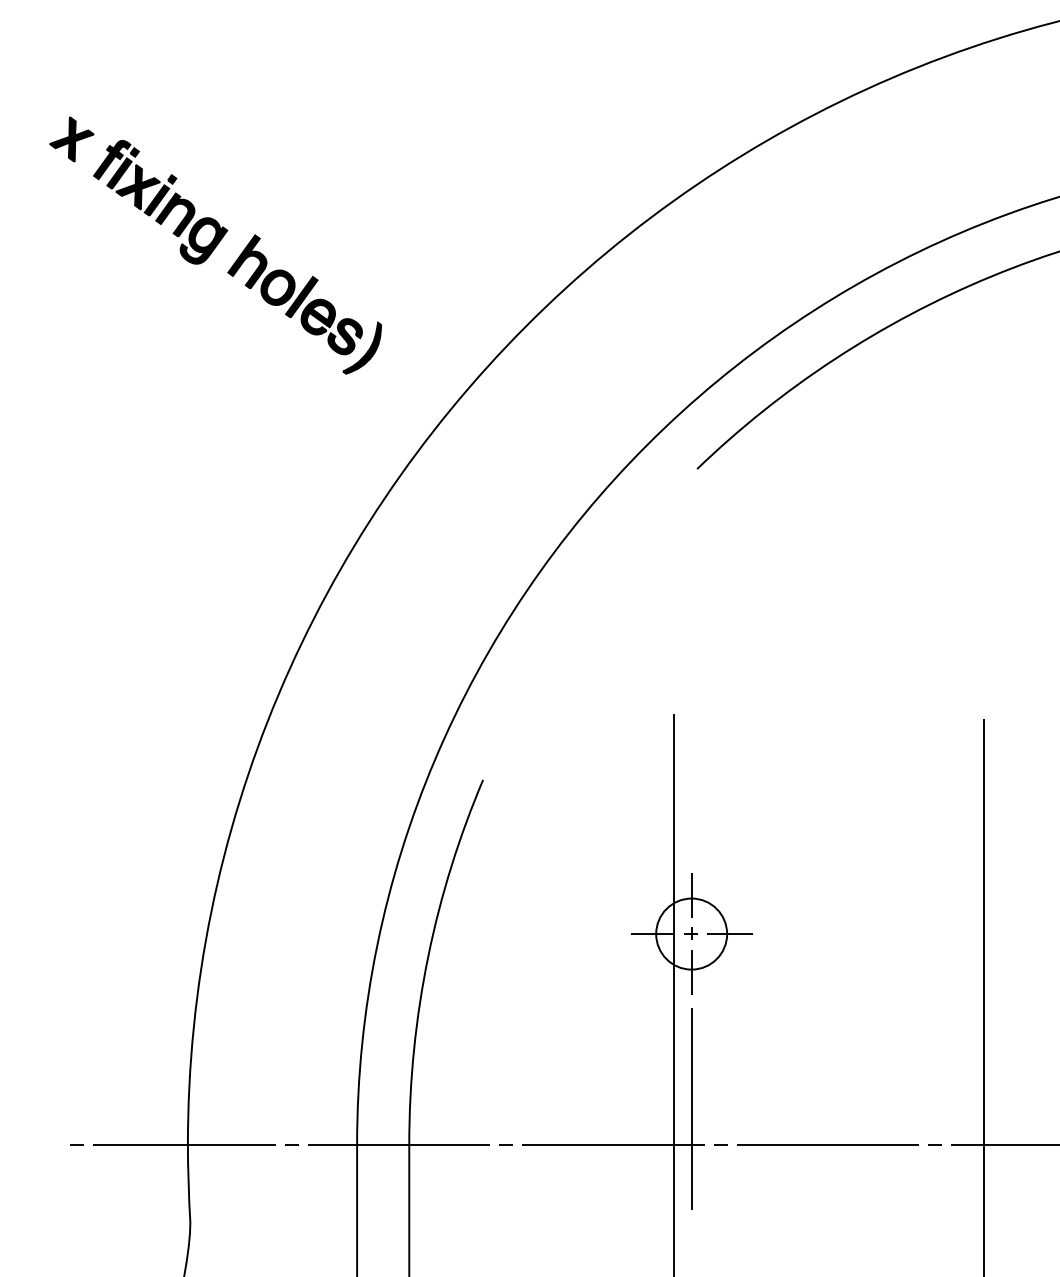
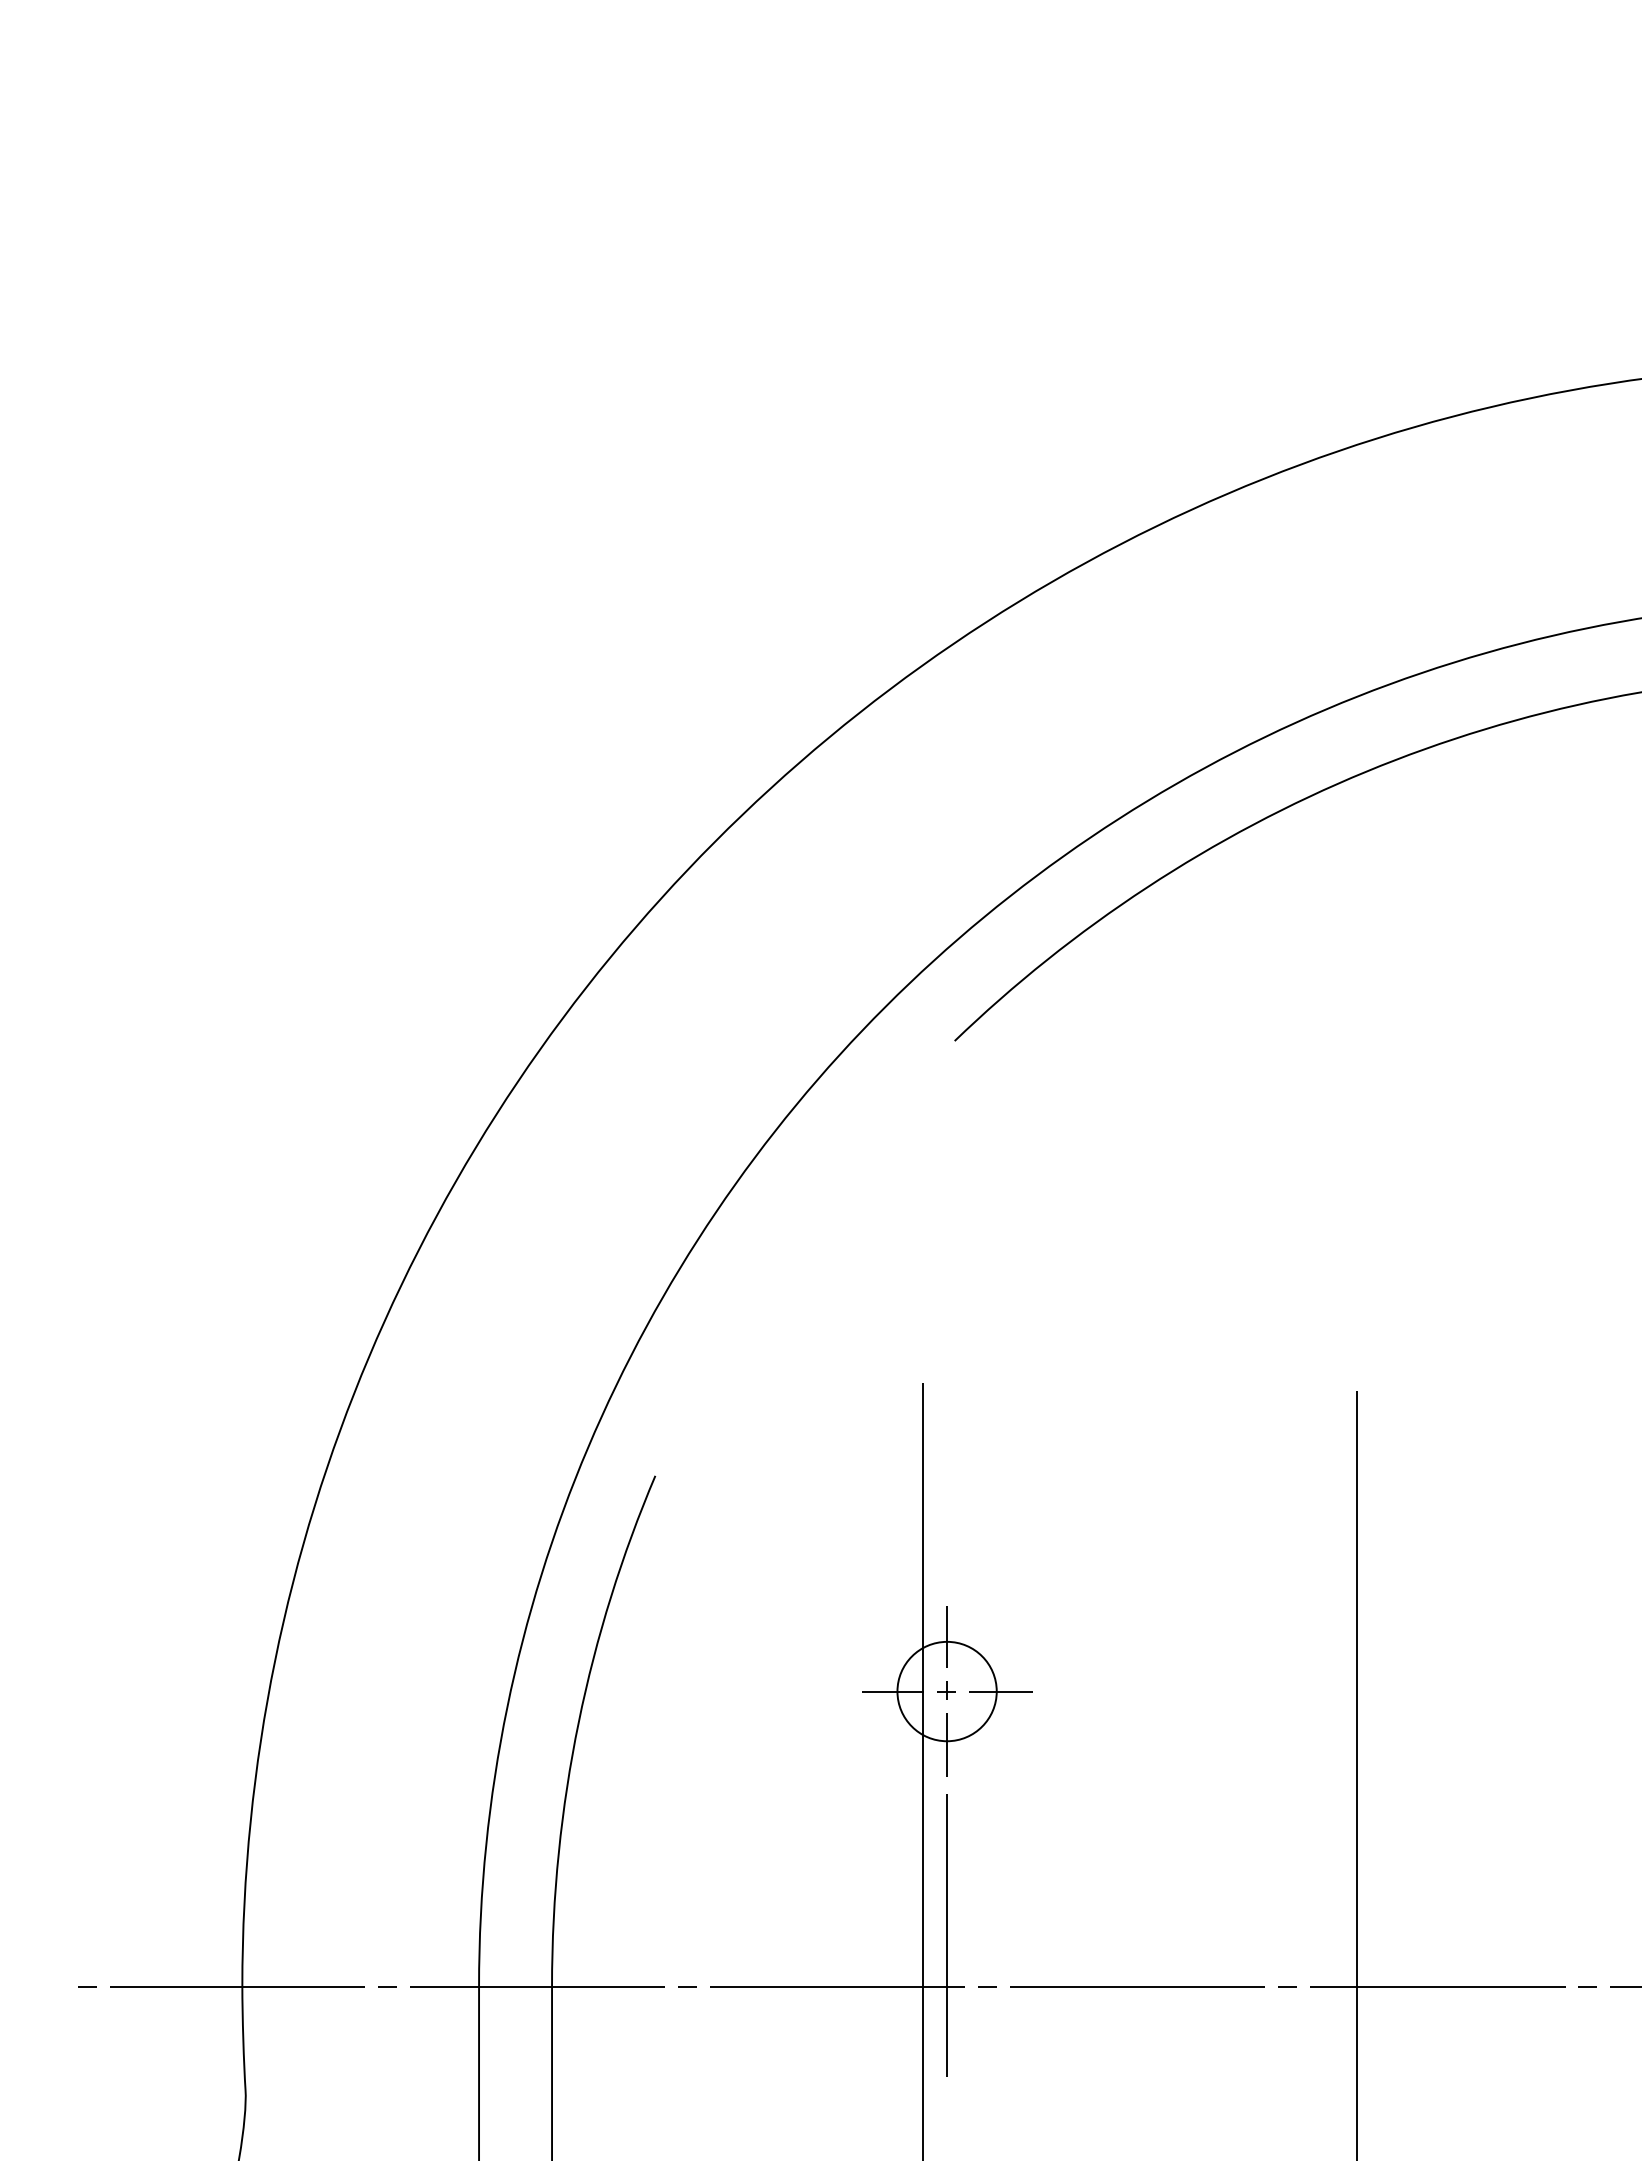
part: (215, 245) -> (280, 728), removed

